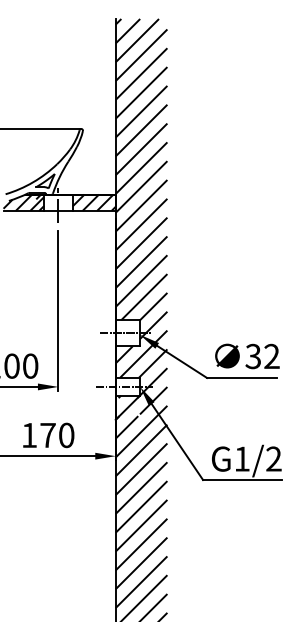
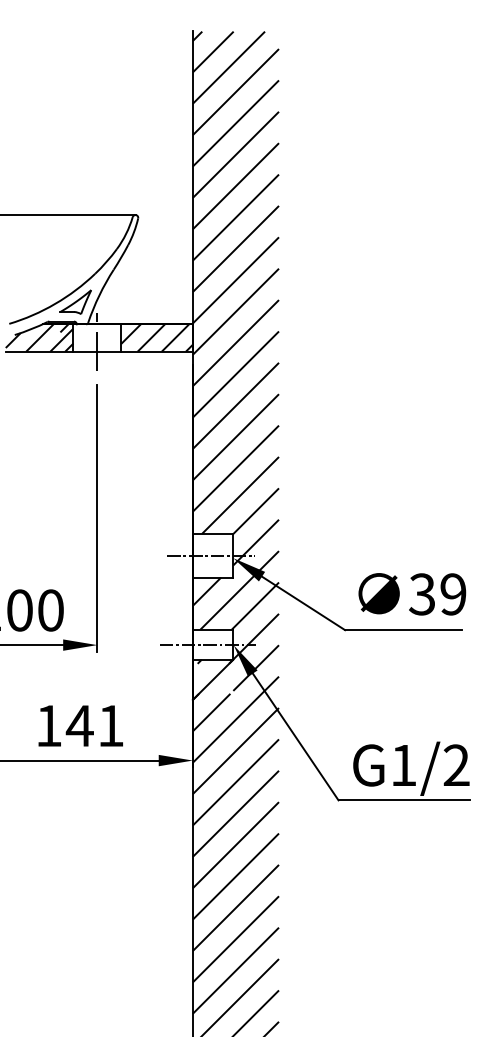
text: (271, 356) -> (452, 594), 32 -> 39
text: (56, 435) -> (94, 726), 170 -> 141

